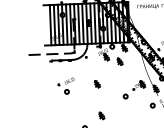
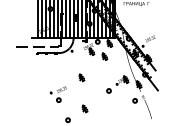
part: (65, 86) -> (57, 94), moved

